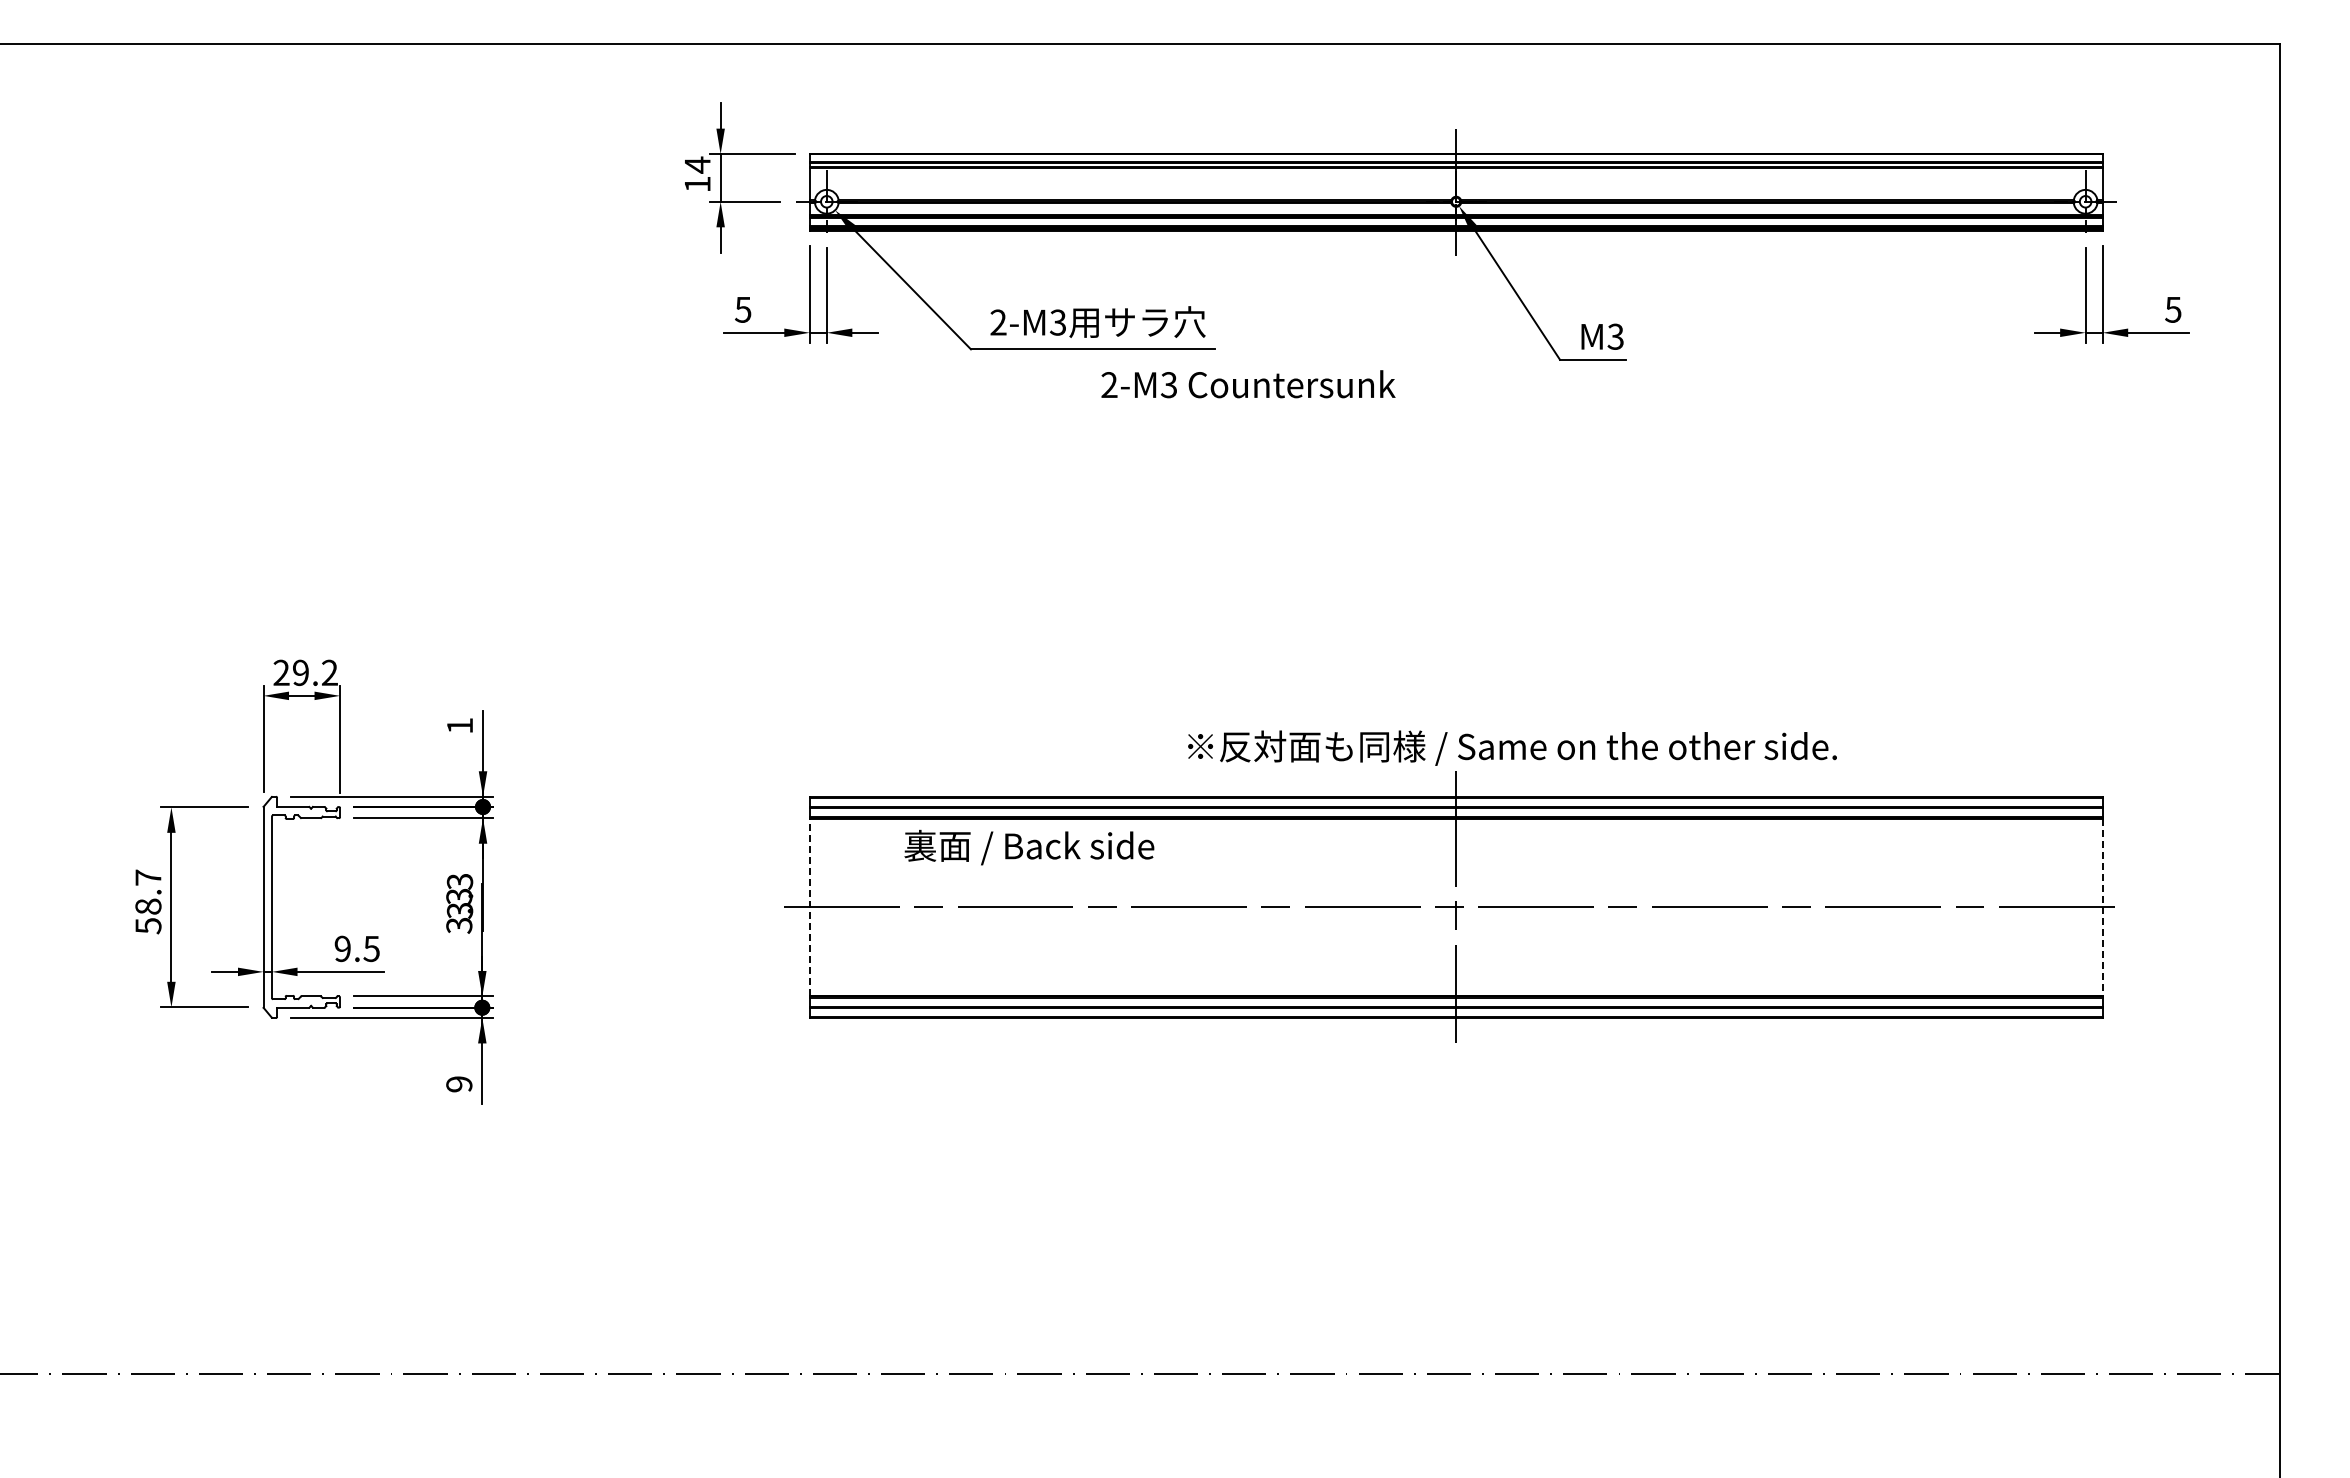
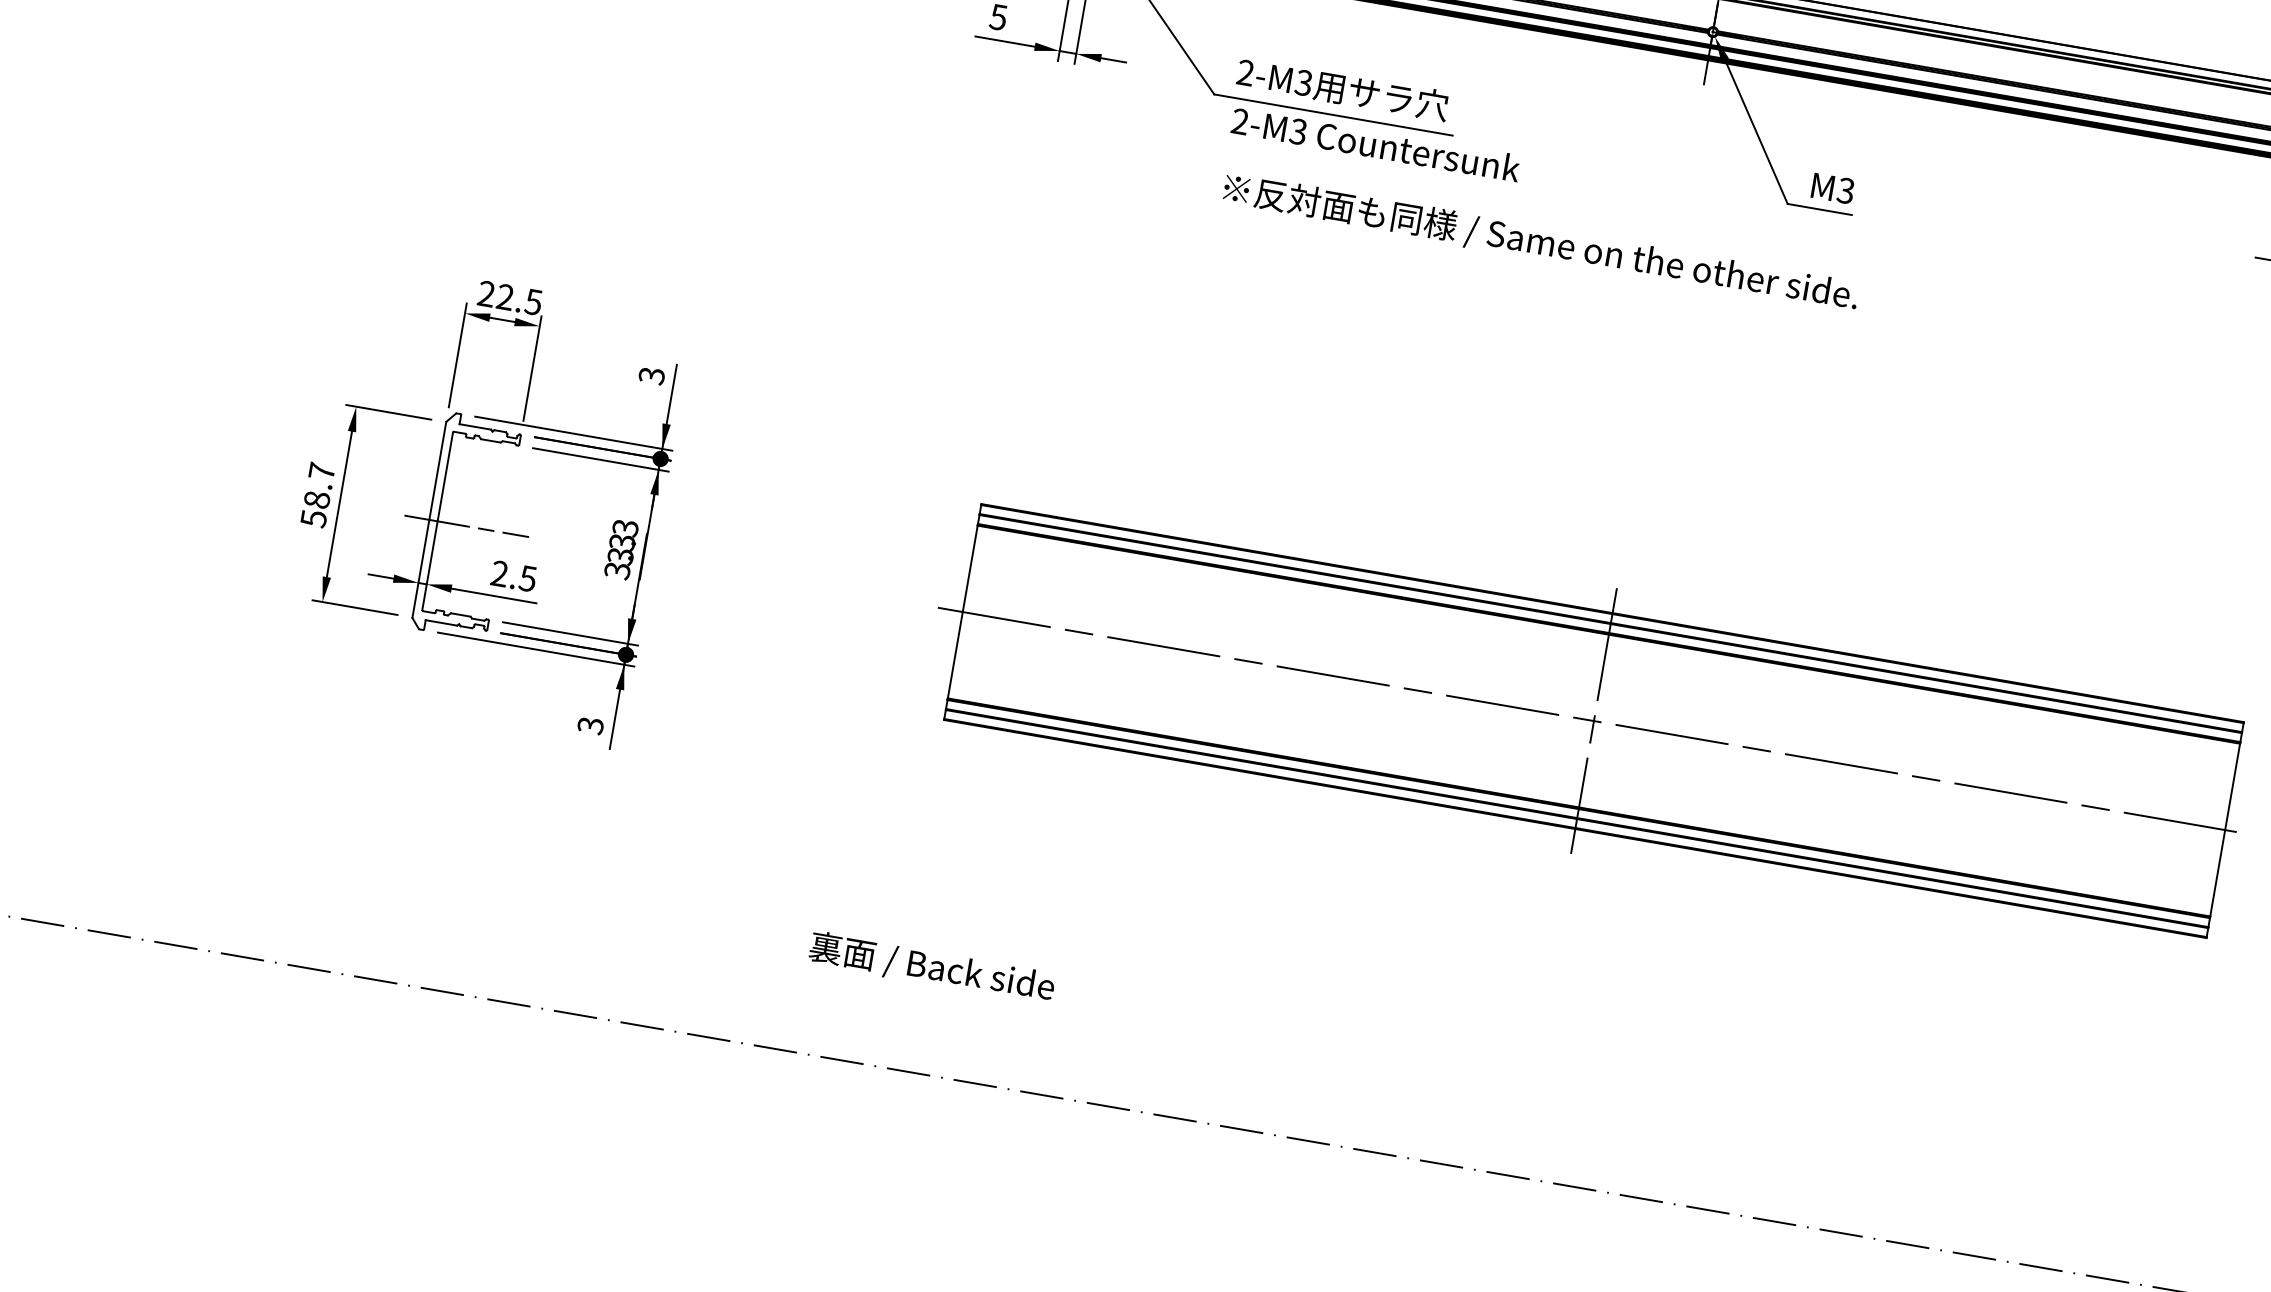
text: (1248, 384) -> (1376, 144), moved
text: (315, 672) -> (519, 299), 29.2 -> 22.5
text: (459, 726) -> (651, 376), 1 -> 3
text: (1512, 747) -> (1541, 242), moved
text: (1029, 847) -> (932, 967), moved
line: (809, 906) -> (962, 611), dashed -> solid
line: (301, 907) -> (466, 526), added
line: (2102, 907) -> (2224, 830), dashed -> solid
text: (342, 949) -> (499, 574), 9.5 -> 2.5
text: (459, 1084) -> (590, 725), 9 -> 3

